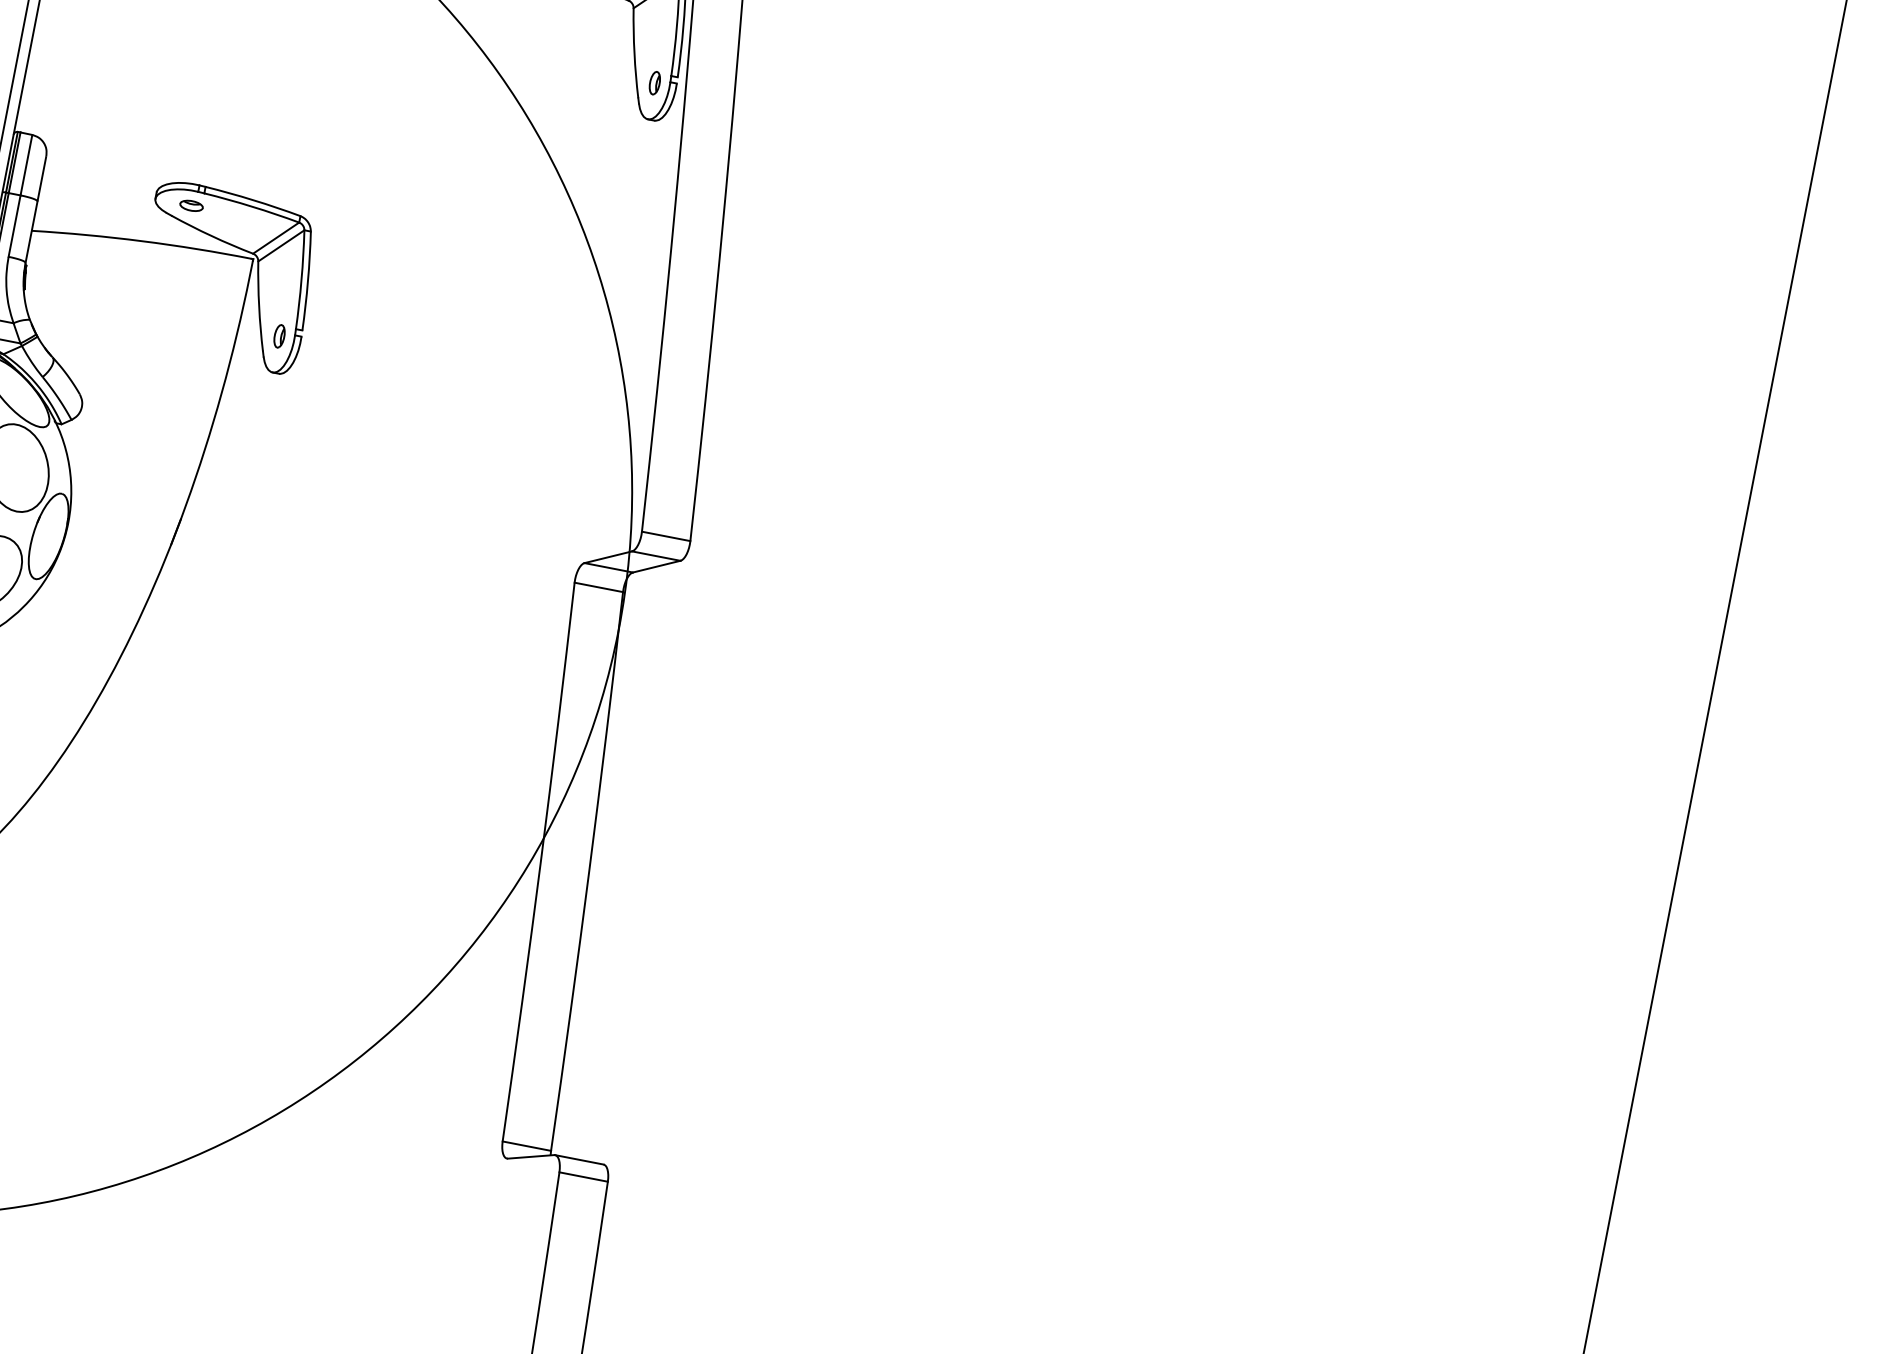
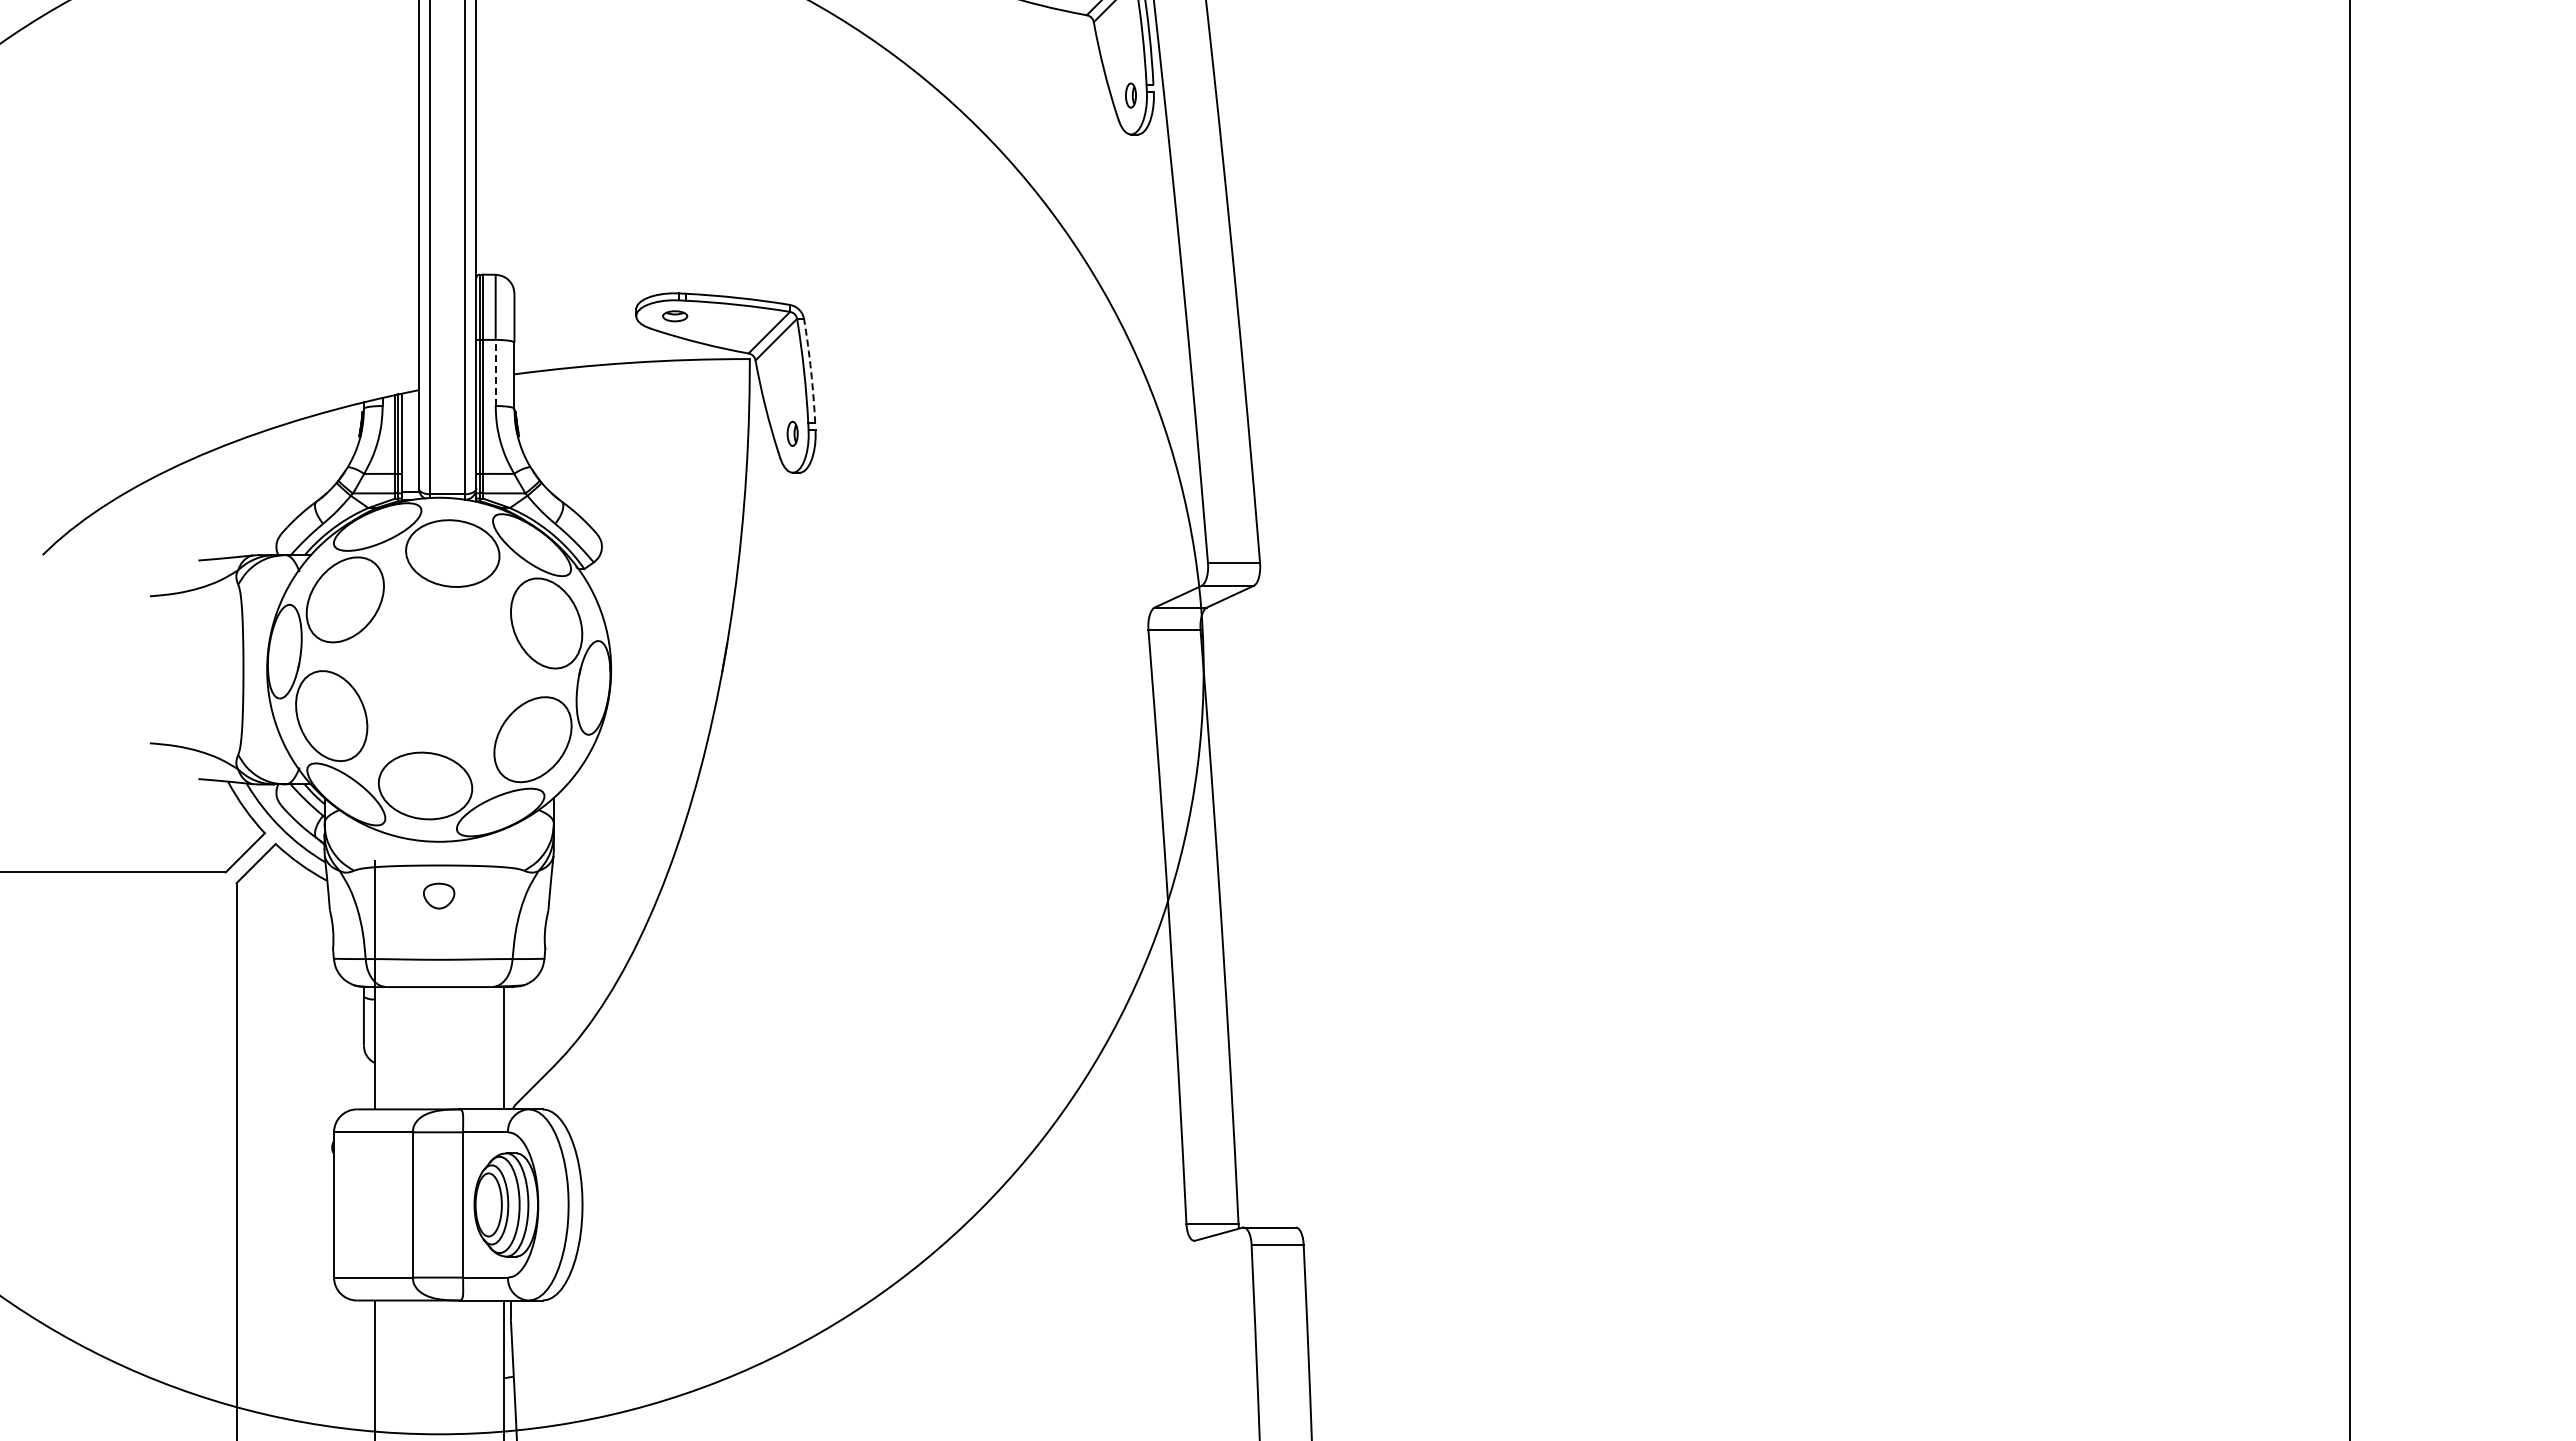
line: (14, 225) -> (495, 372), solid -> dashed
arc: (308, 280) -> (811, 370), solid -> dashed

